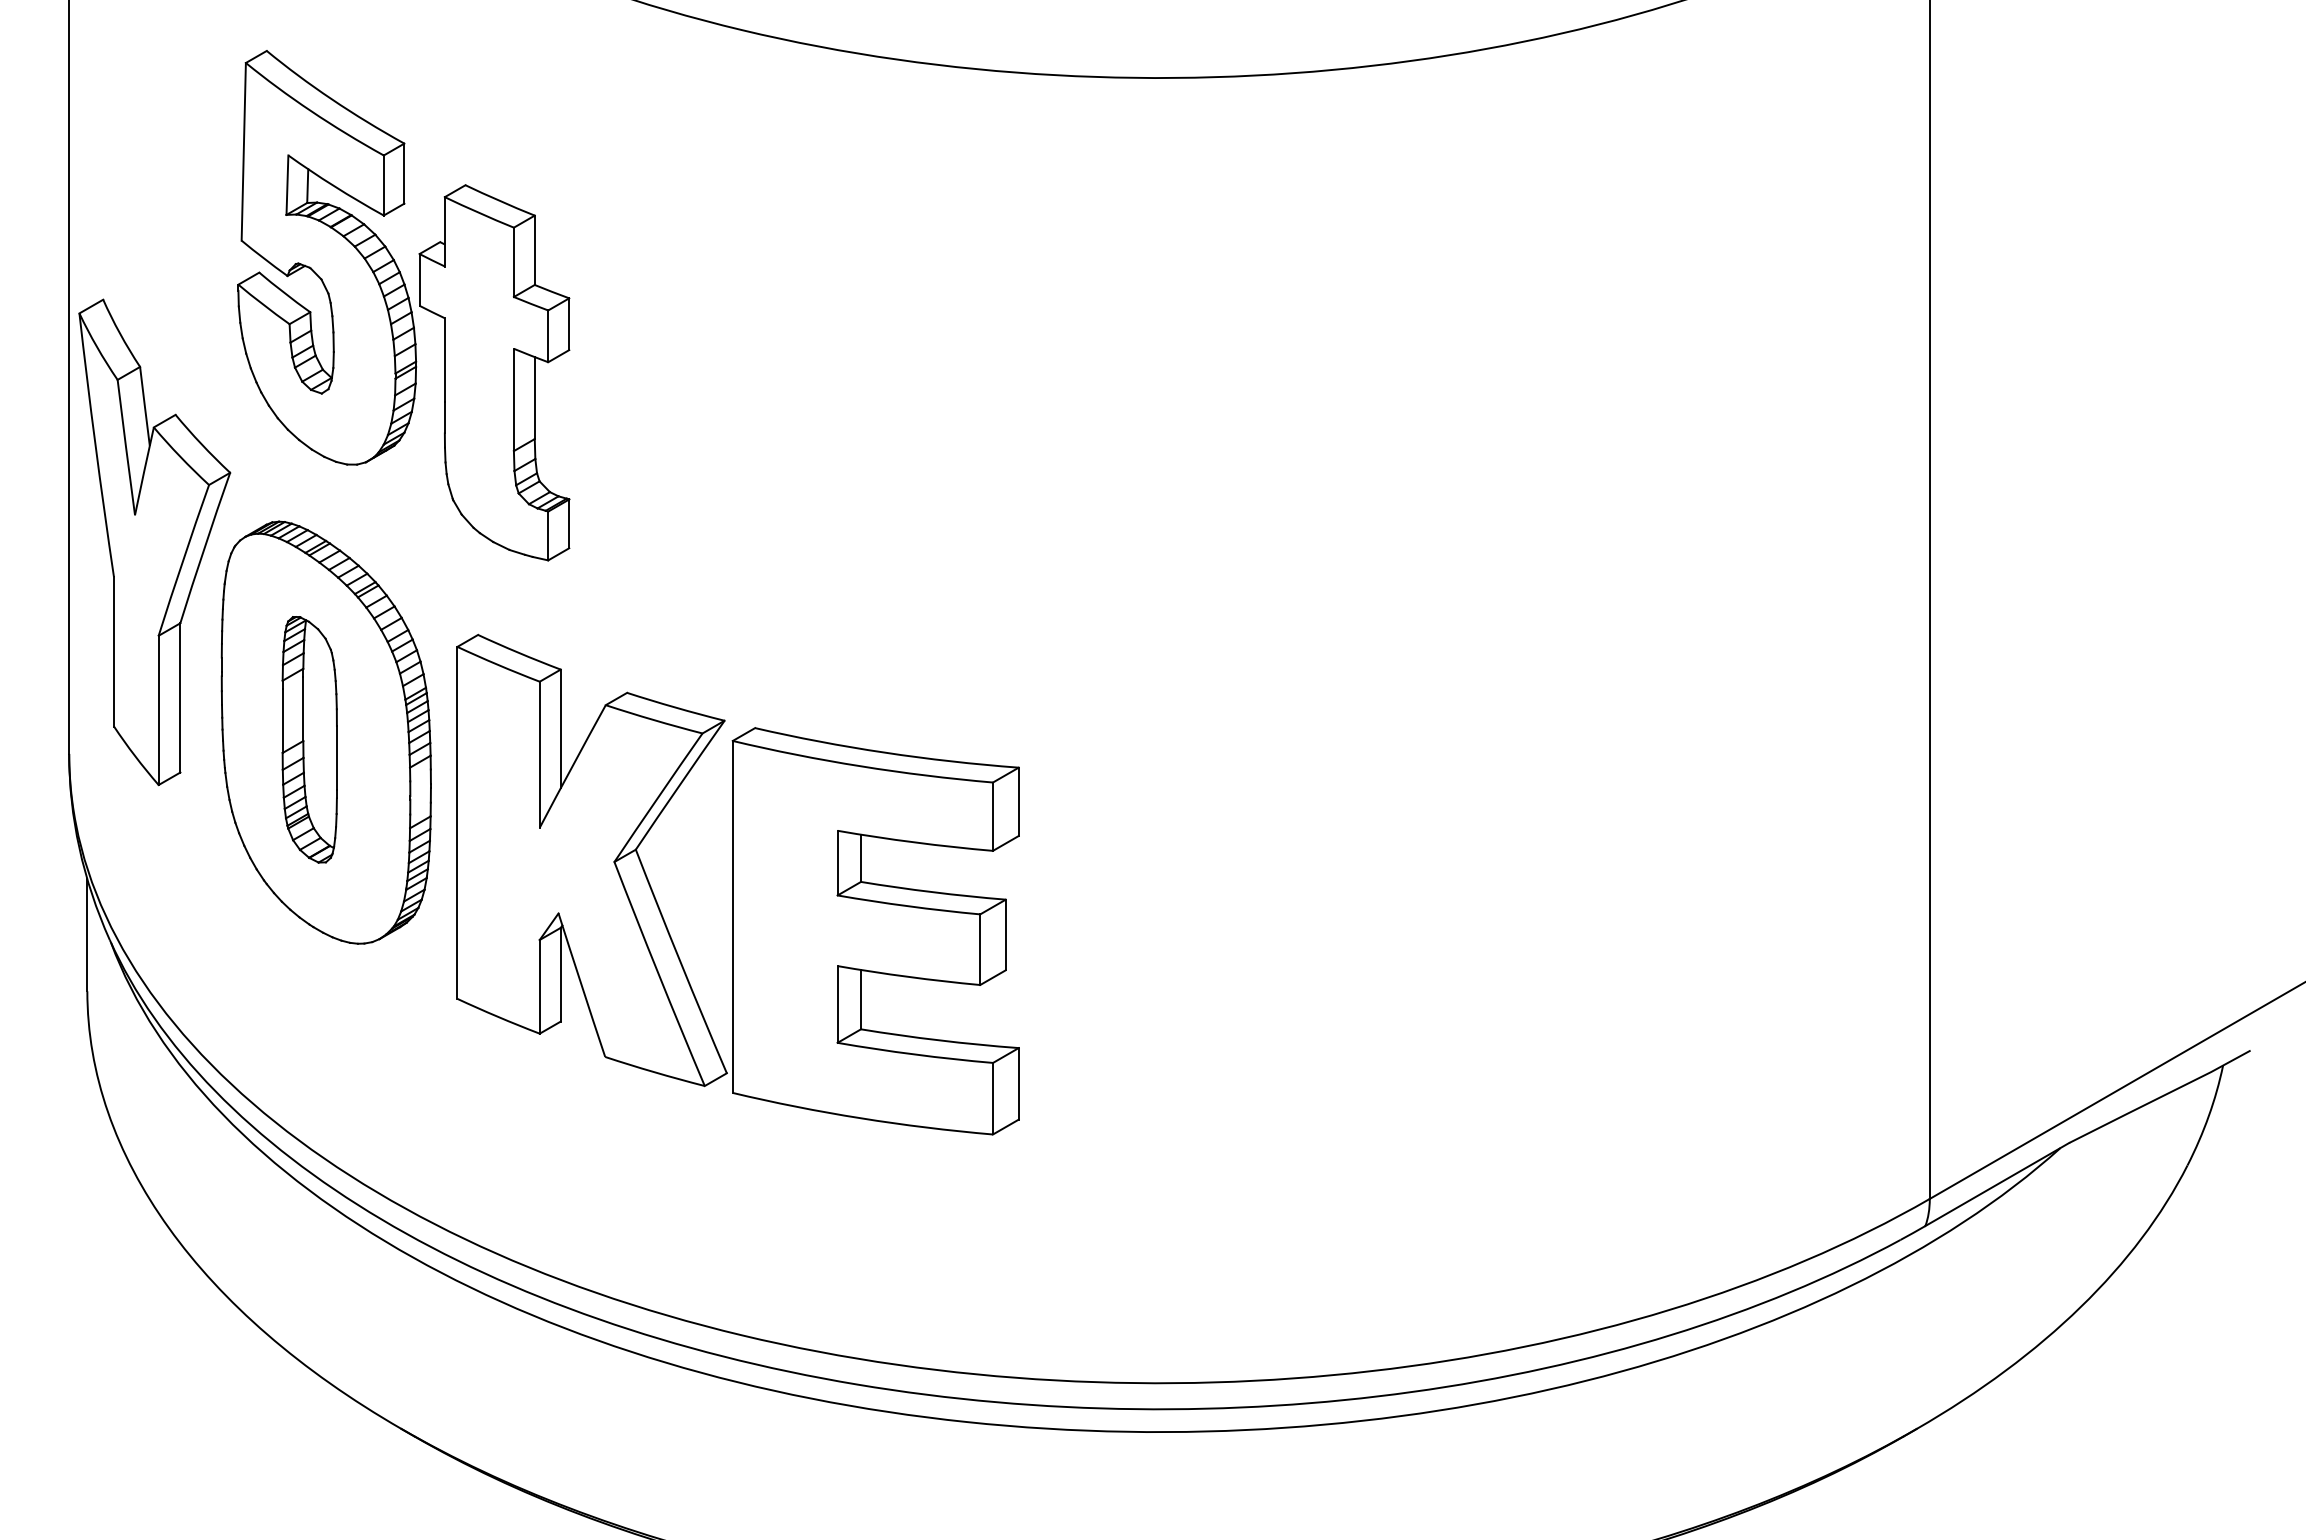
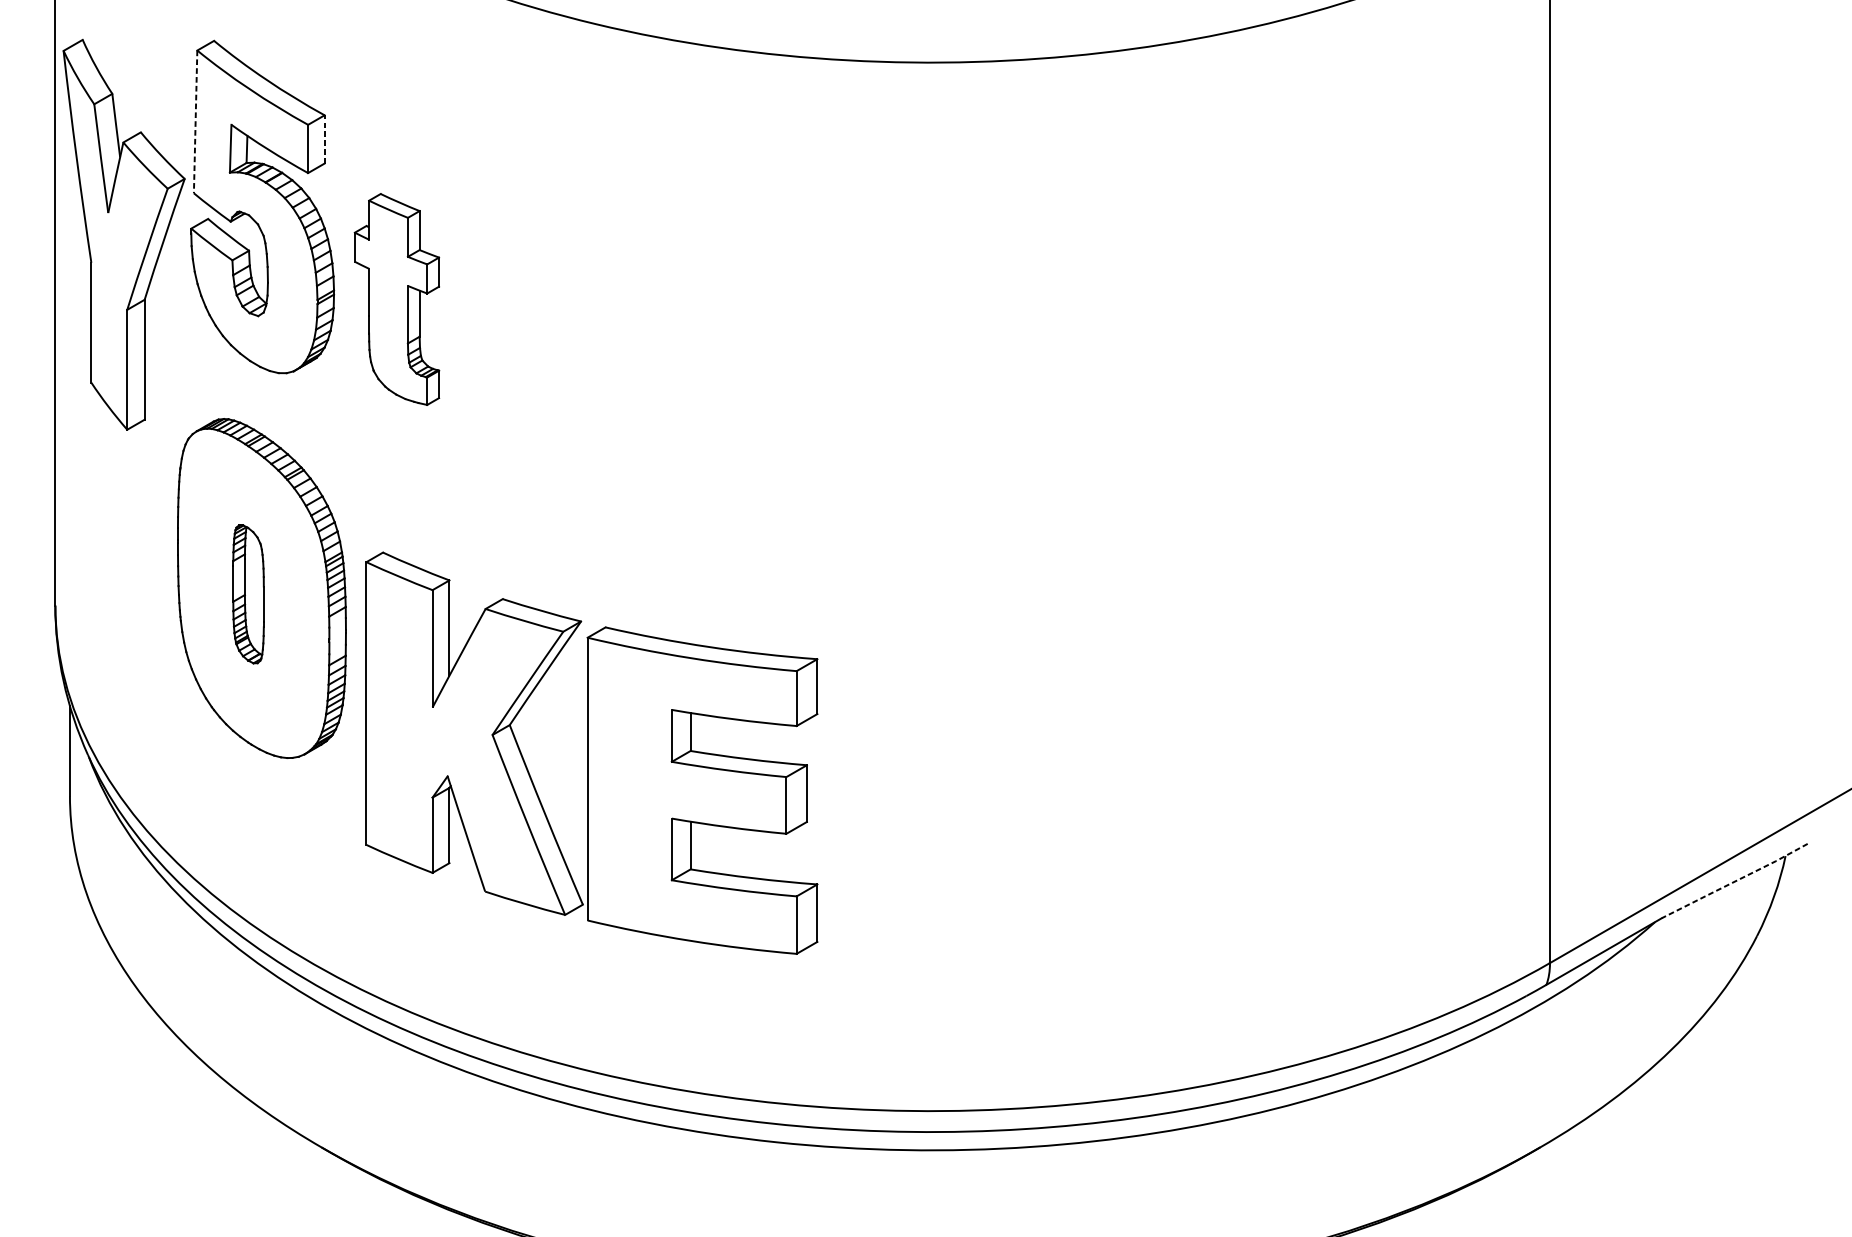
line: (243, 151) -> (195, 121), solid -> dashed
line: (404, 173) -> (324, 139), solid -> dashed
part: (494, 372) -> (397, 299), size x0.7
part: (154, 542) -> (123, 234), moved
part: (309, 739) -> (248, 593), size x0.7
part: (737, 884) -> (591, 753), moved
line: (2159, 1097) -> (1734, 881), solid -> dashed

